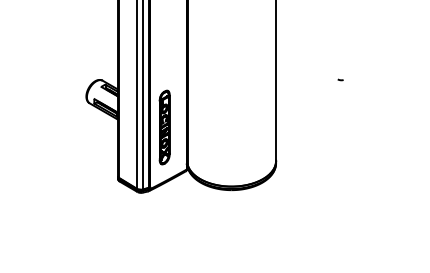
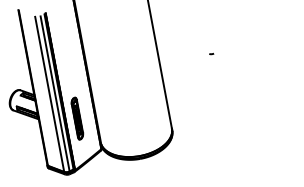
part: (164, 127) -> (77, 118), size x0.7

